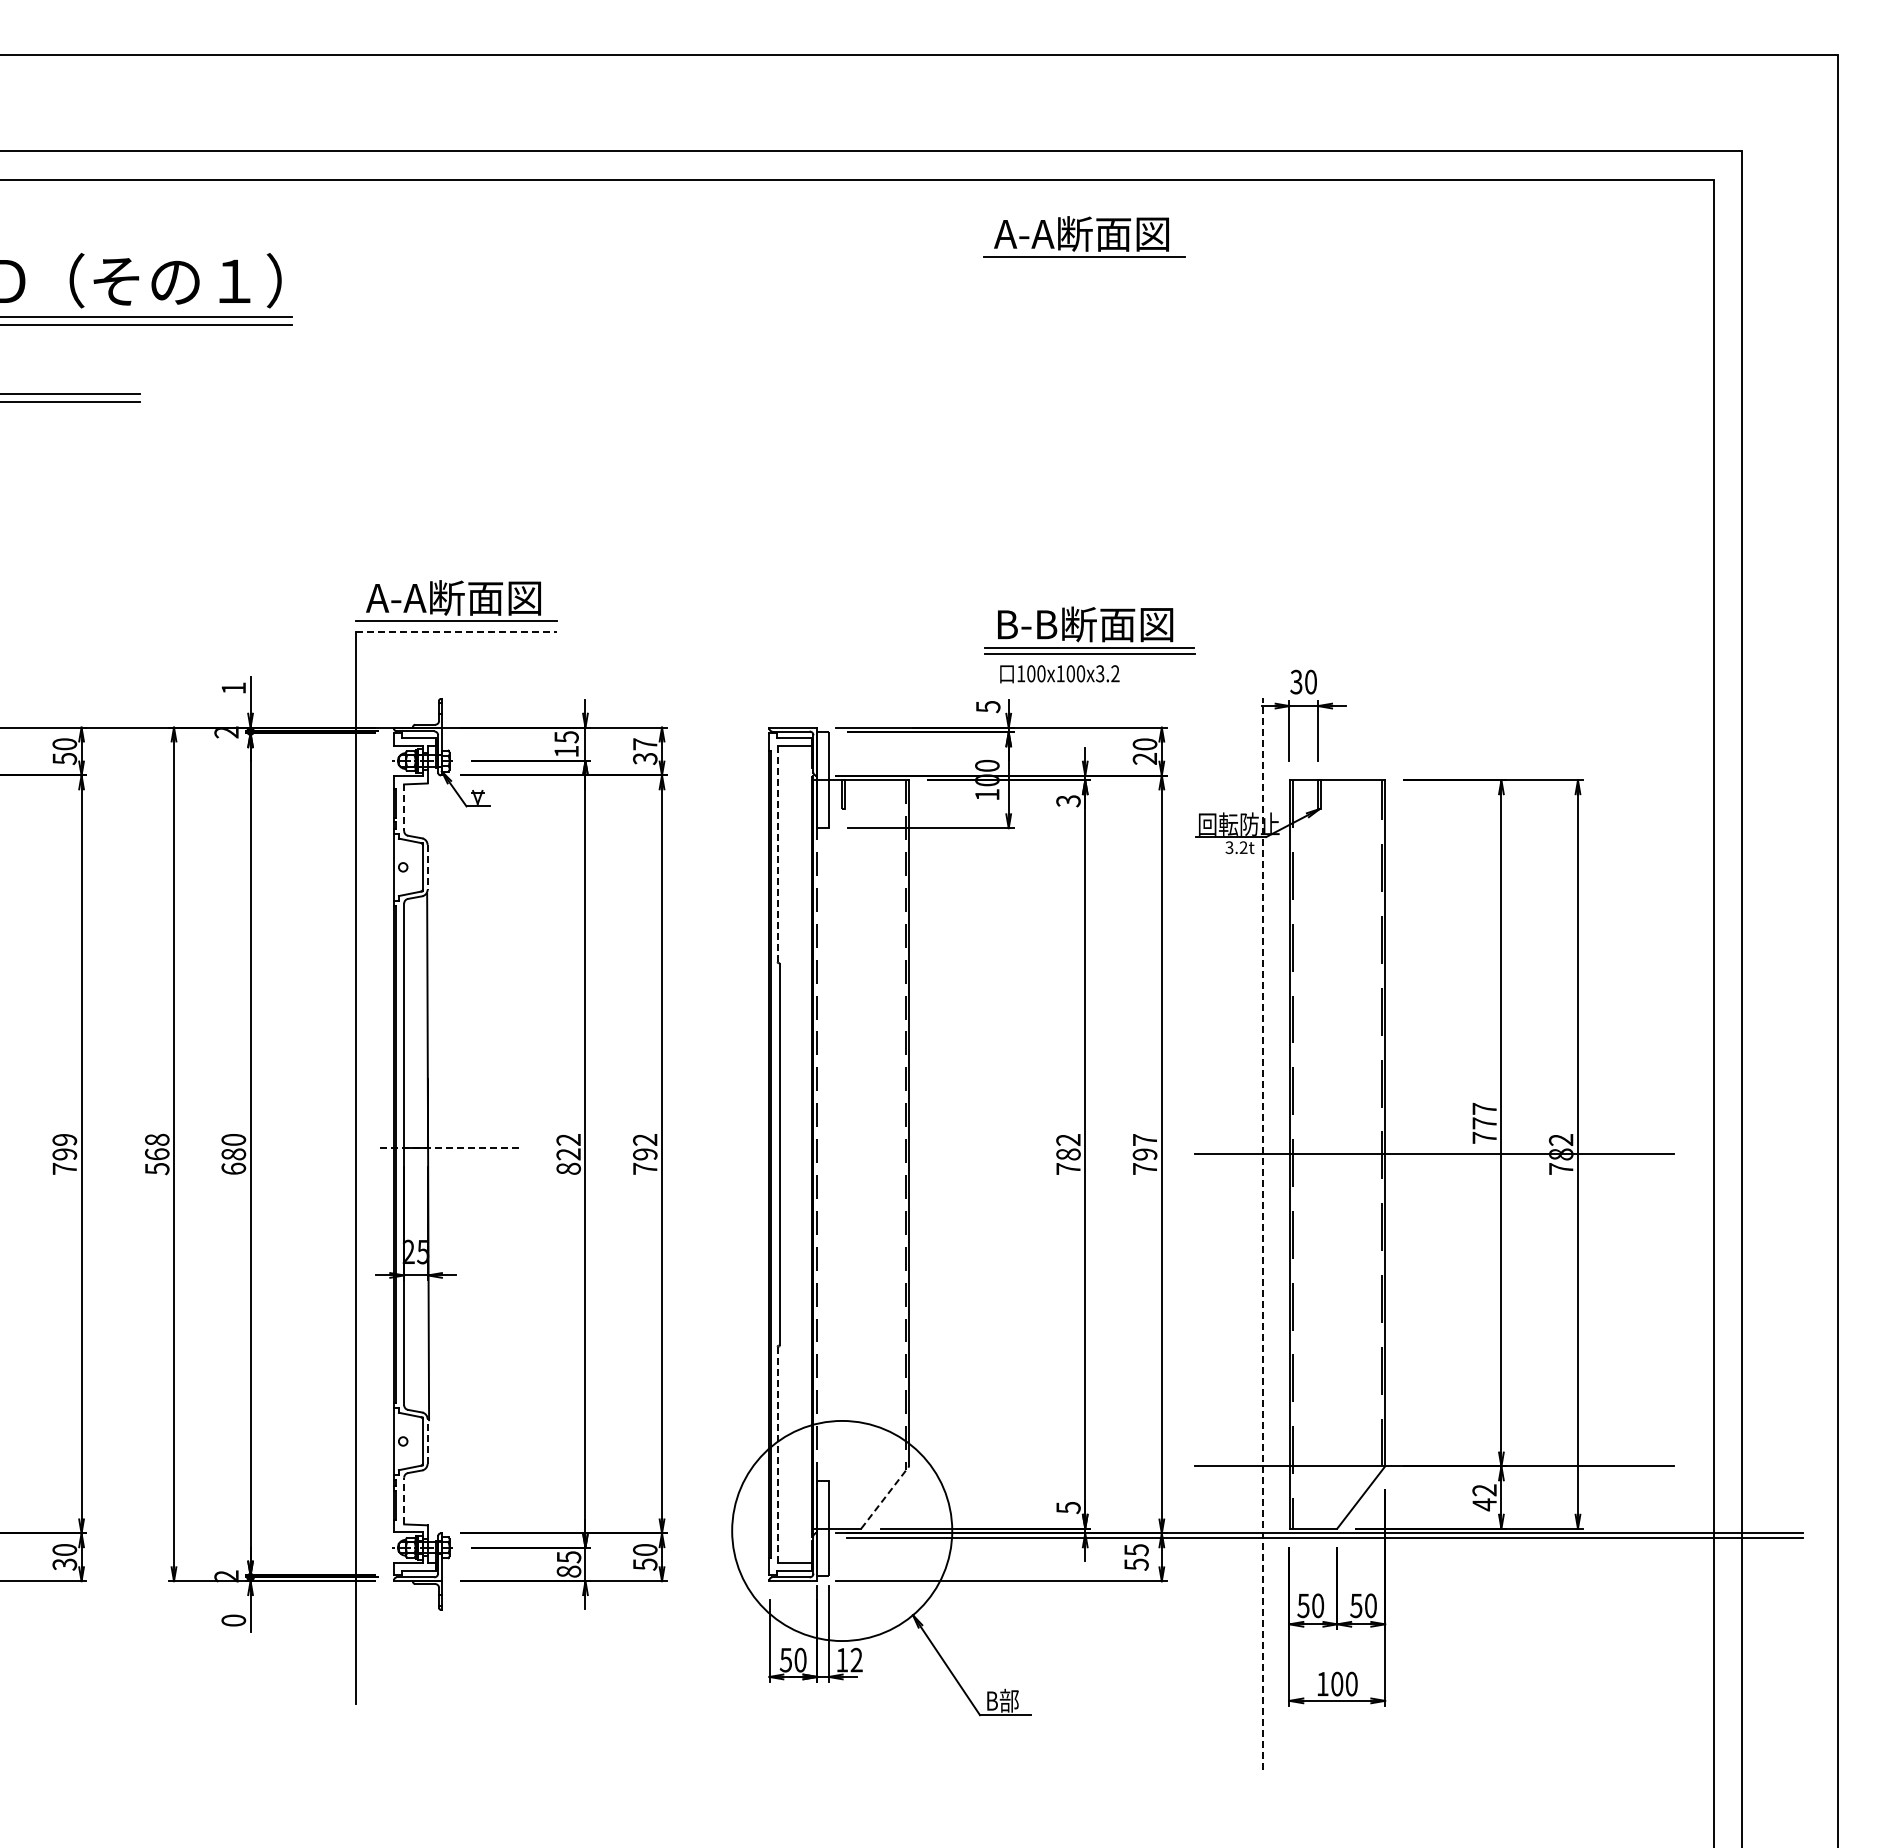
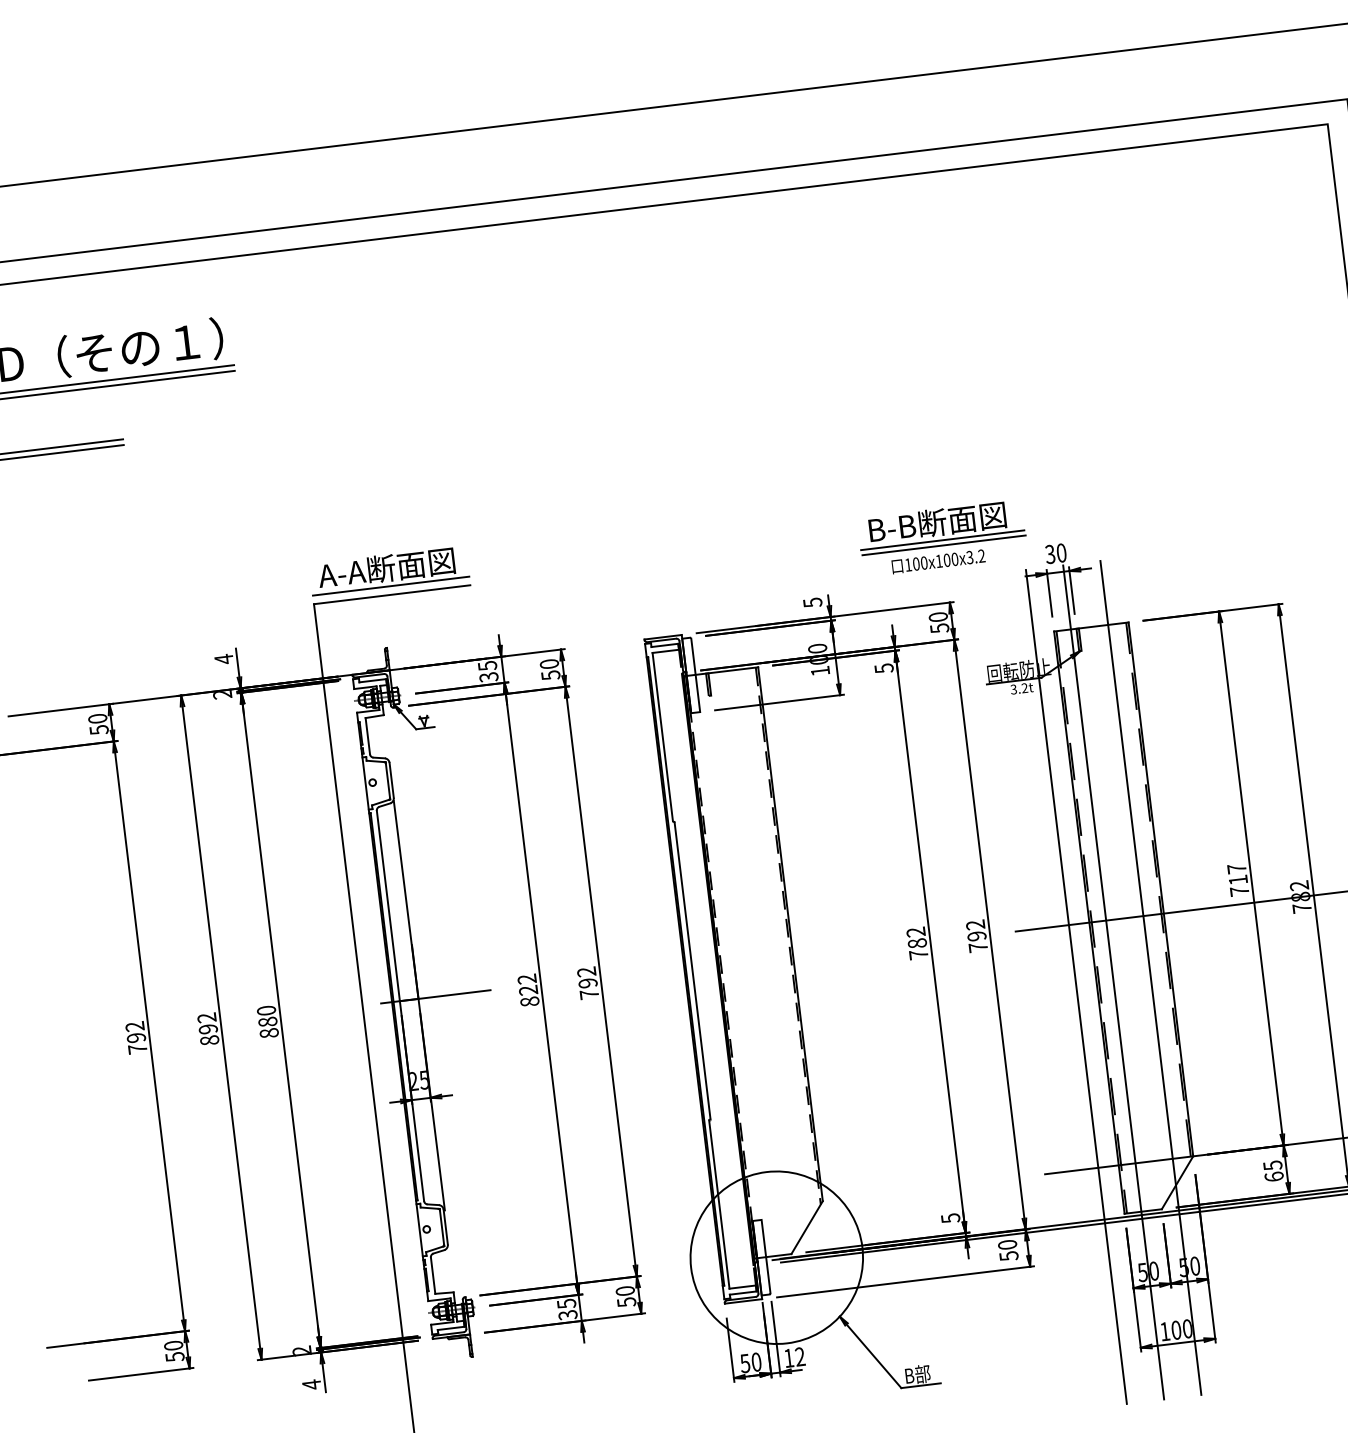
part: (1084, 236) -> (843, 227), removed
part: (1089, 630) -> (941, 526), moved
line: (457, 632) -> (392, 594), dashed -> solid
text: (1059, 674) -> (938, 561), moved
text: (233, 687) -> (223, 658), 1 -> 4
text: (566, 751) -> (488, 677), 15 -> 35
text: (645, 751) -> (550, 669), 37 -> 50
text: (1144, 759) -> (939, 628), 20 -> 50
text: (1068, 800) -> (884, 668), 3 -> 5
line: (404, 808) -> (368, 736), dashed -> solid
line: (777, 854) -> (662, 737), dashed -> solid
line: (427, 867) -> (391, 780), dashed -> solid
text: (1484, 1123) -> (1238, 880), 777 -> 717
text: (64, 1139) -> (134, 1026), 799 -> 792
text: (1144, 1139) -> (975, 924), 797 -> 792
line: (450, 1148) -> (435, 996), dashed -> solid
text: (157, 1154) -> (208, 1029), 568 -> 892
text: (233, 1168) -> (269, 1032), 680 -> 880
line: (1263, 1233) -> (1076, 986), dashed -> solid
line: (1311, 1233) -> (1113, 982), added
line: (1358, 1233) -> (1150, 977), added
line: (427, 1440) -> (445, 1226), dashed -> solid
line: (777, 1455) -> (719, 1205), dashed -> solid
line: (885, 1497) -> (807, 1227), dashed -> solid
text: (1484, 1497) -> (1273, 1171), 42 -> 65
line: (404, 1500) -> (433, 1275), dashed -> solid
text: (1136, 1550) -> (1007, 1245), 55 -> 50
text: (64, 1564) -> (174, 1357), 30 -> 50
text: (568, 1571) -> (567, 1315), 85 -> 35
text: (233, 1620) -> (311, 1384), 0 -> 4

